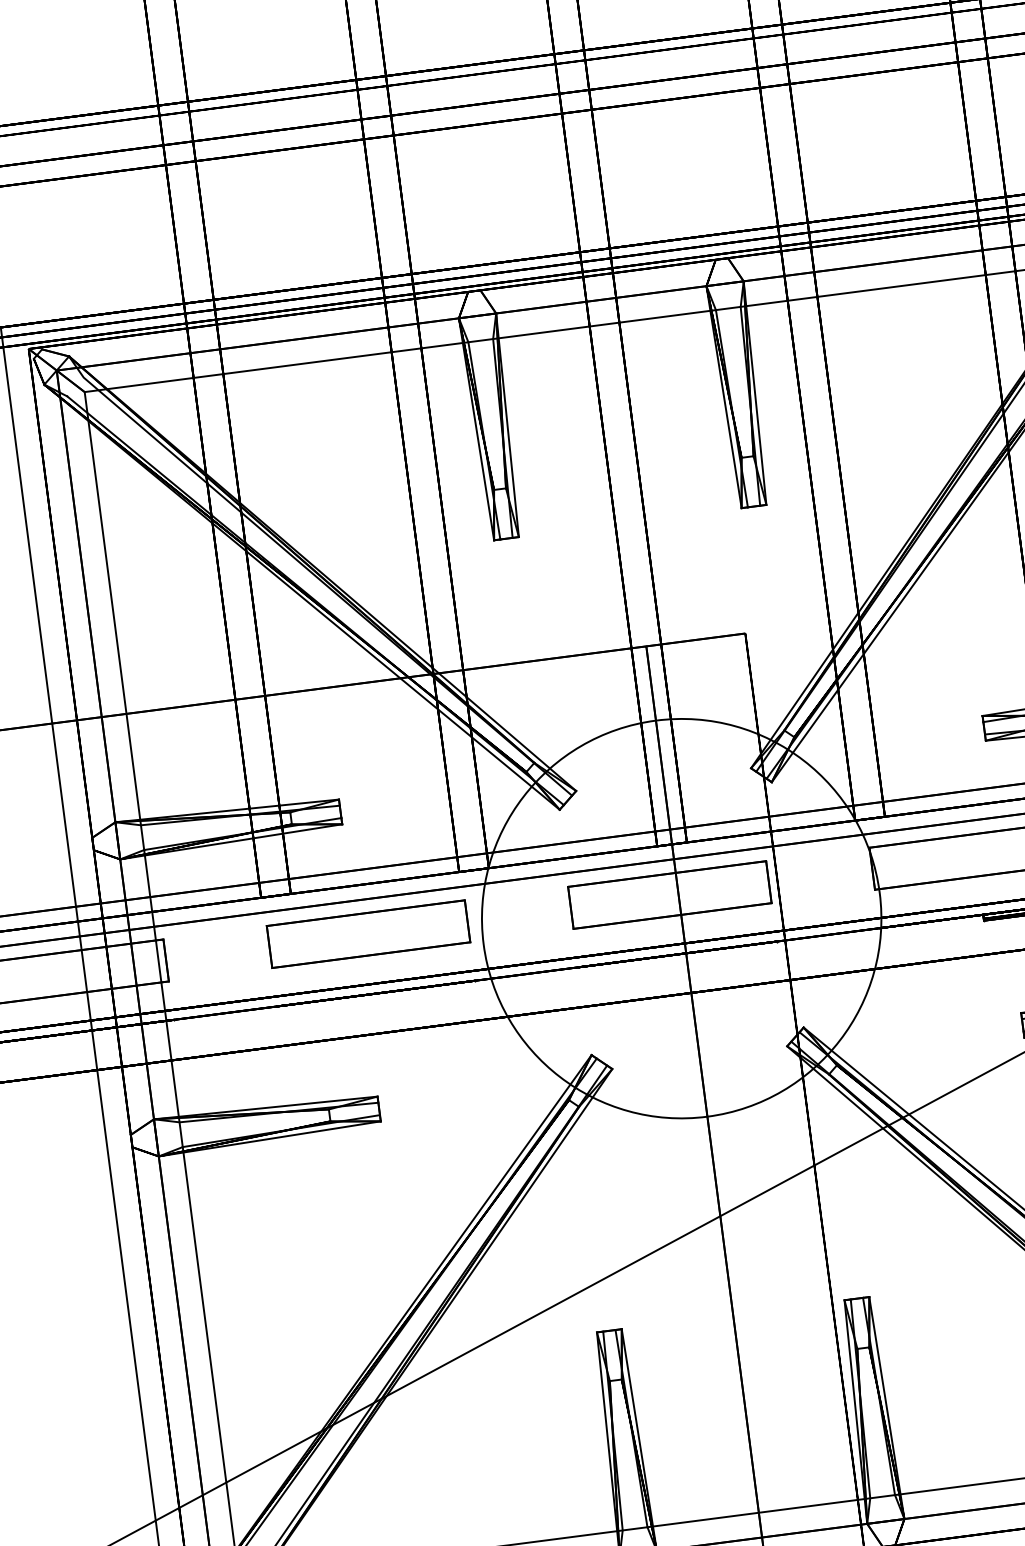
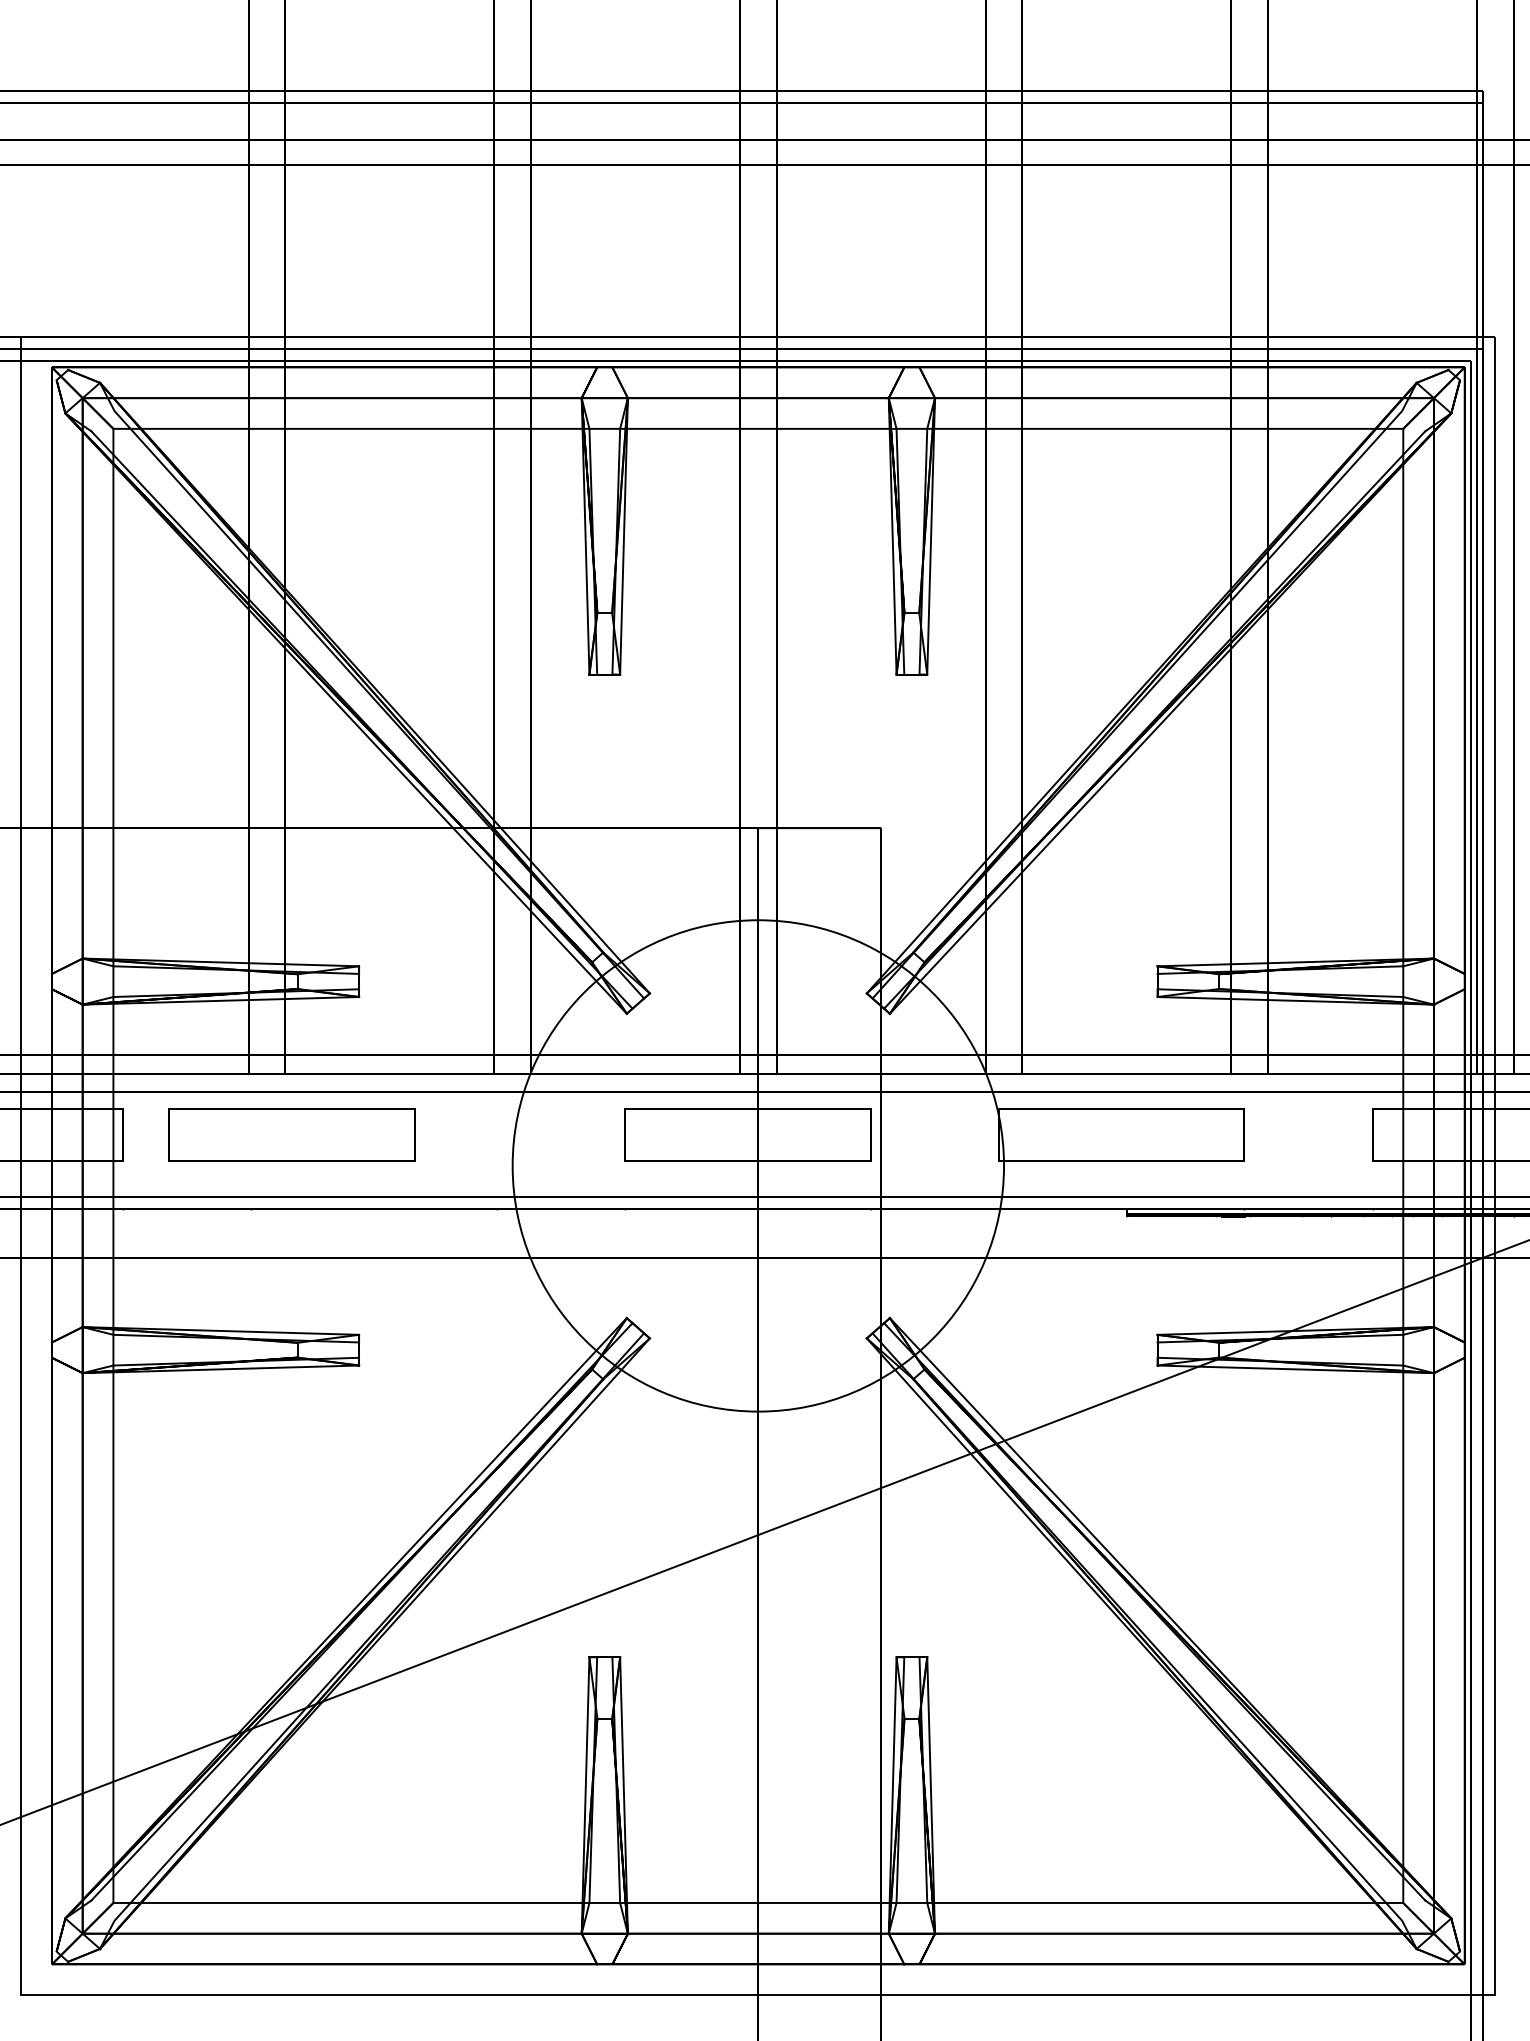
part: (368, 933) -> (291, 1134), moved

